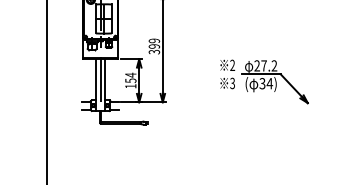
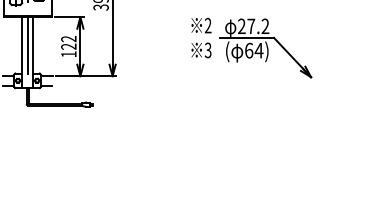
text: (130, 77) -> (68, 42), 154 -> 122
text: (262, 83) -> (249, 50), 34) -> 64)

